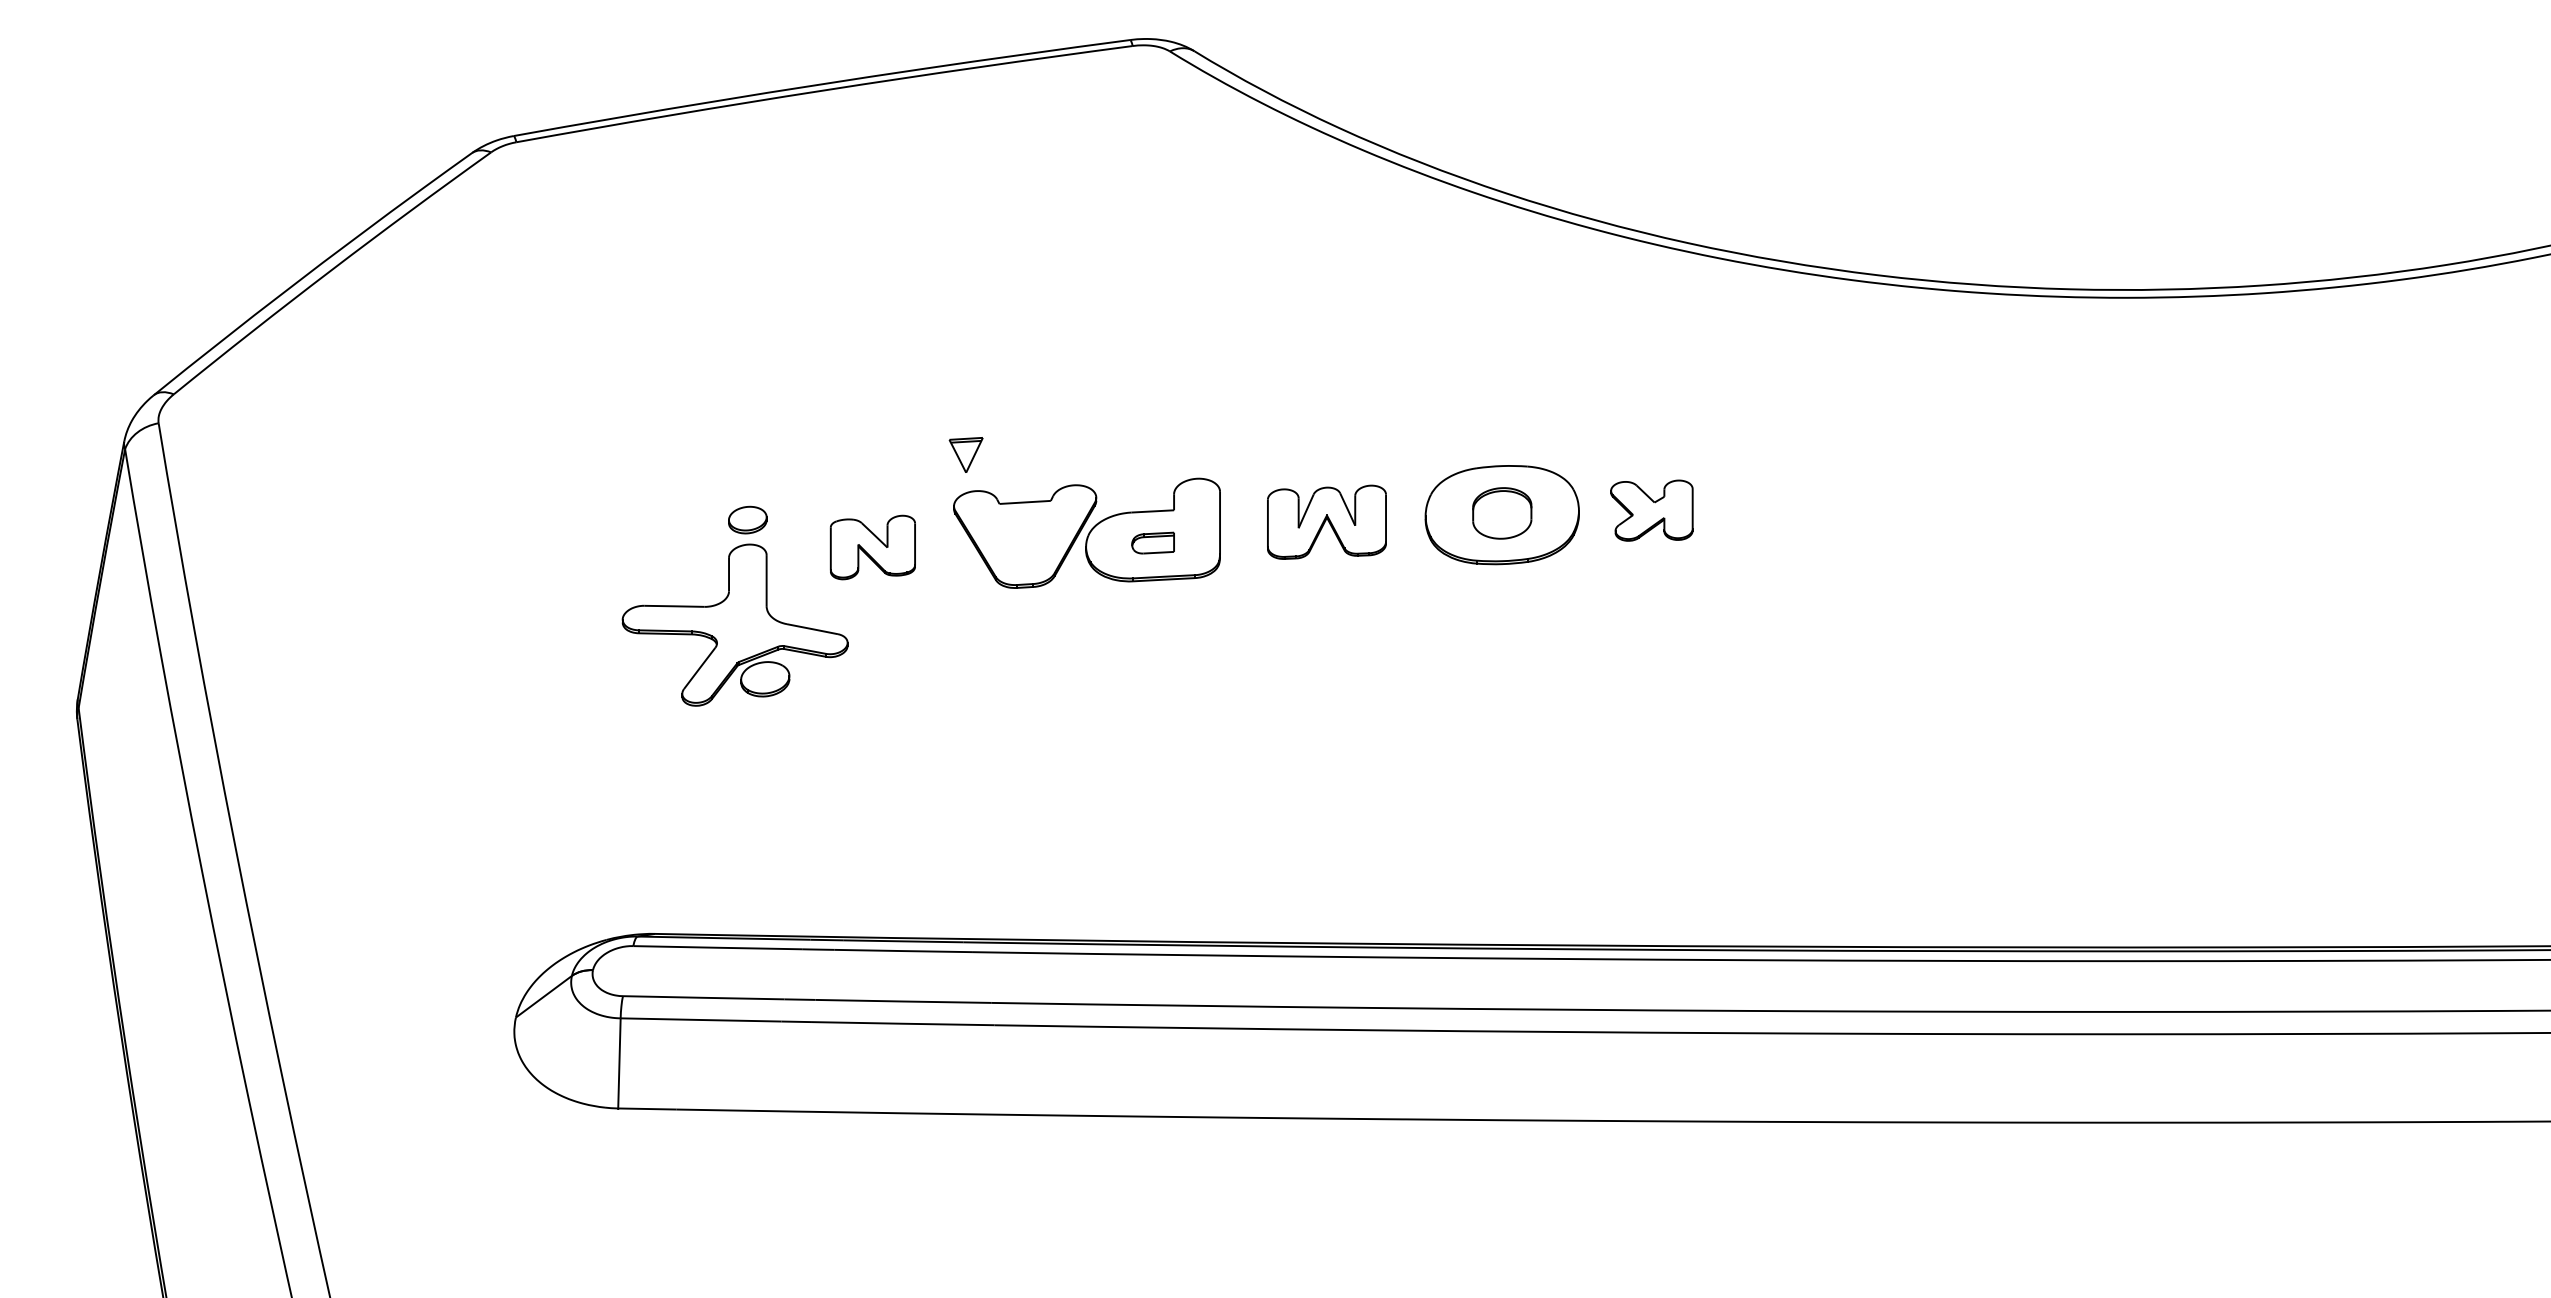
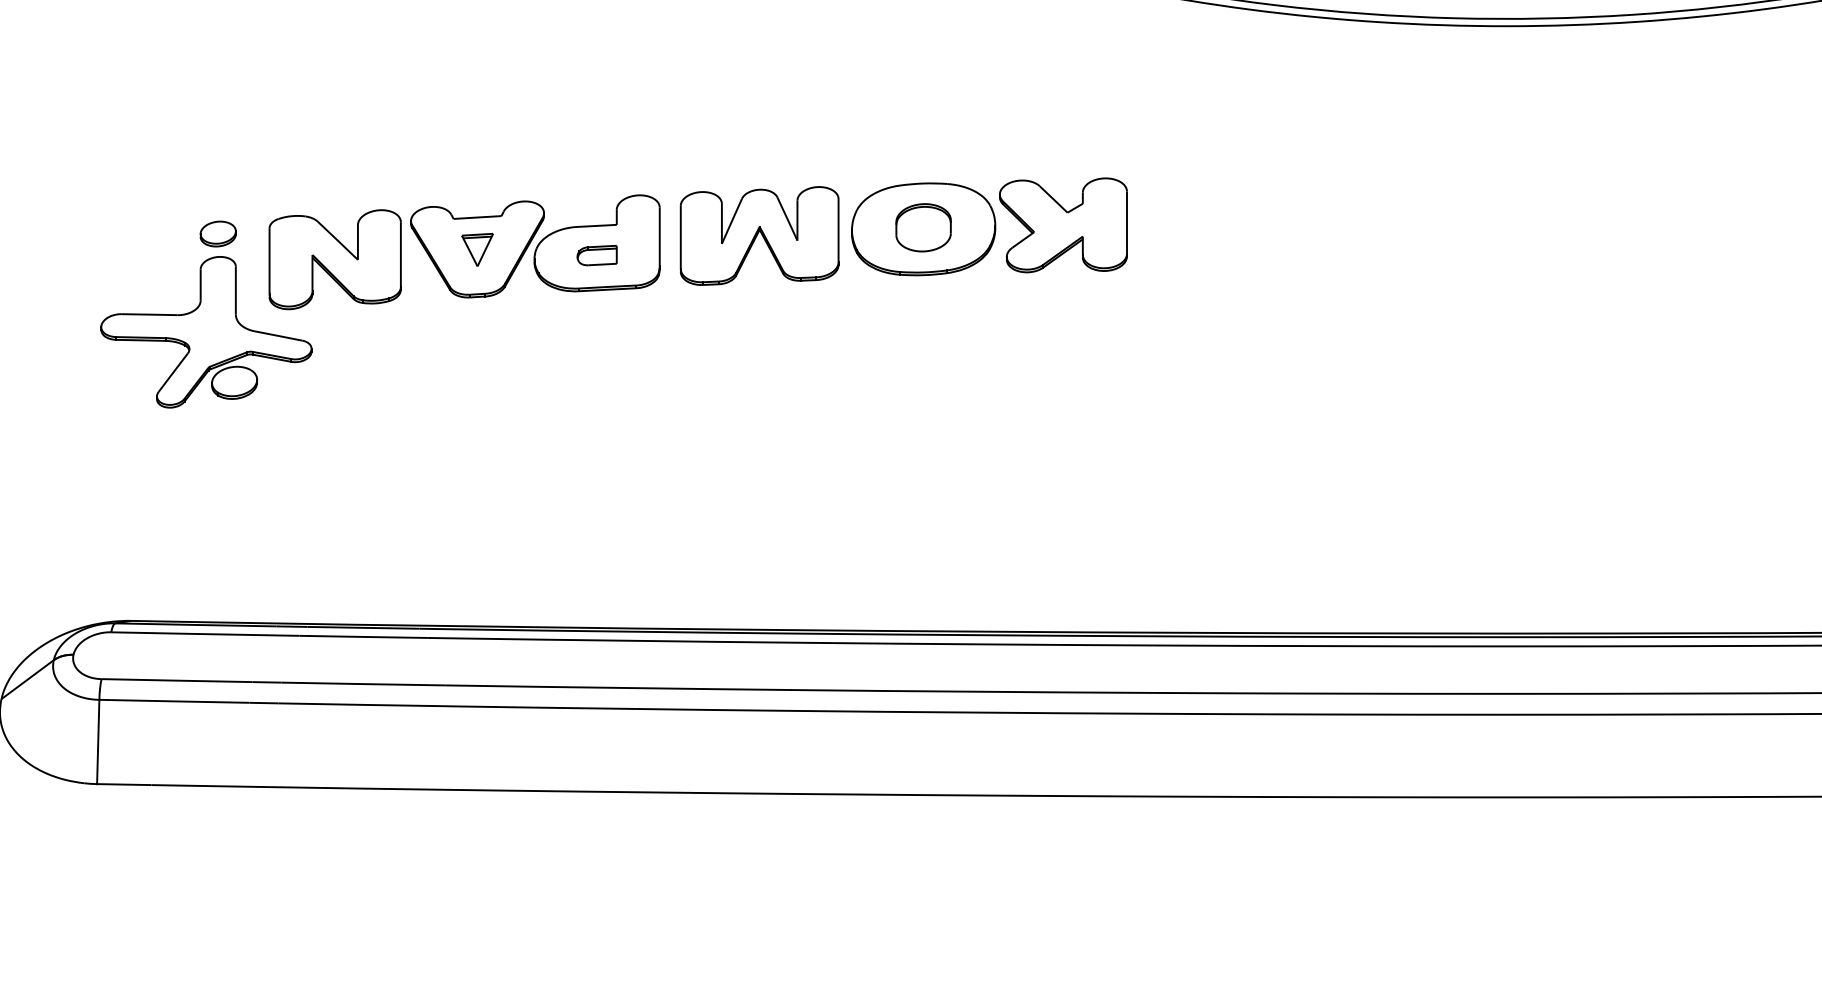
part: (965, 454) -> (476, 249), moved
part: (1651, 510) -> (1063, 225), size x1.67
part: (1326, 522) -> (759, 236), size x1.43
part: (872, 547) -> (334, 259), size x1.67

